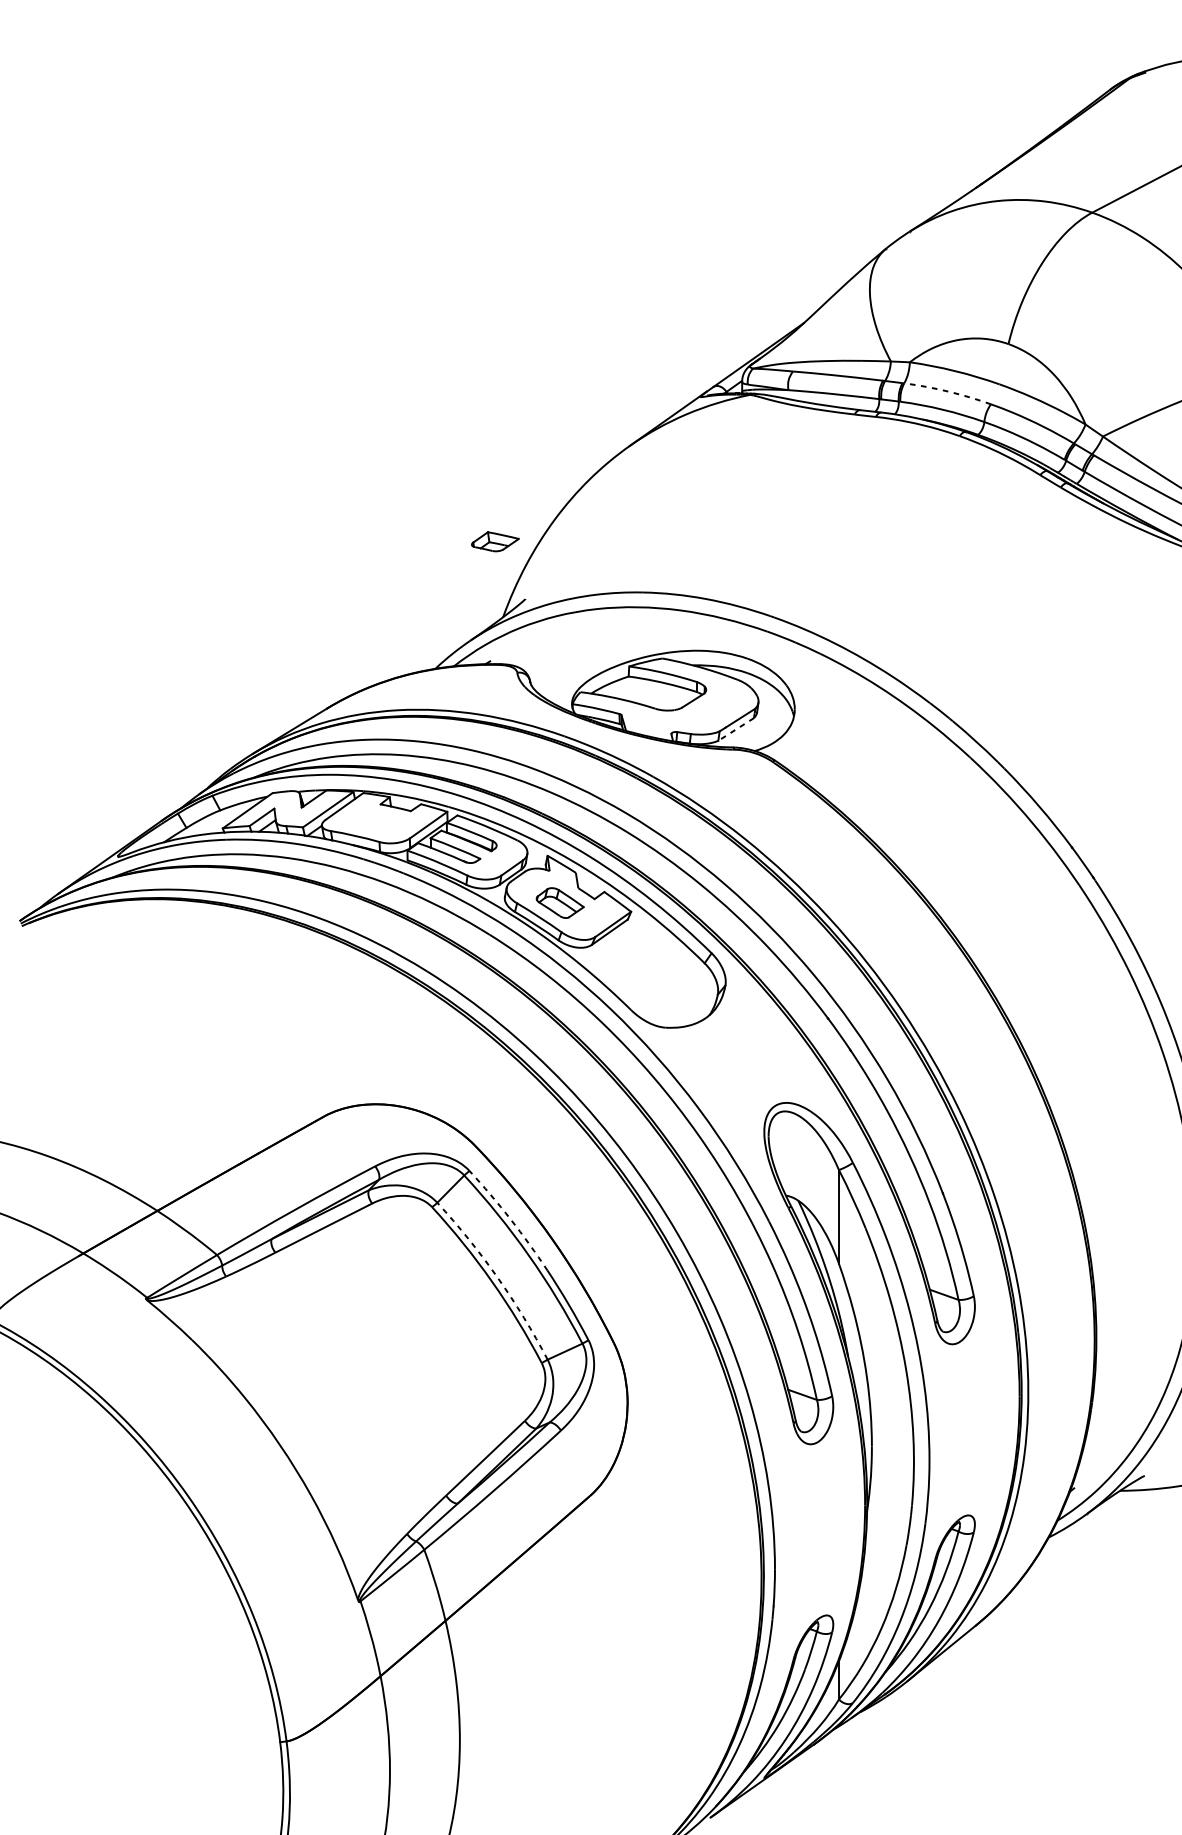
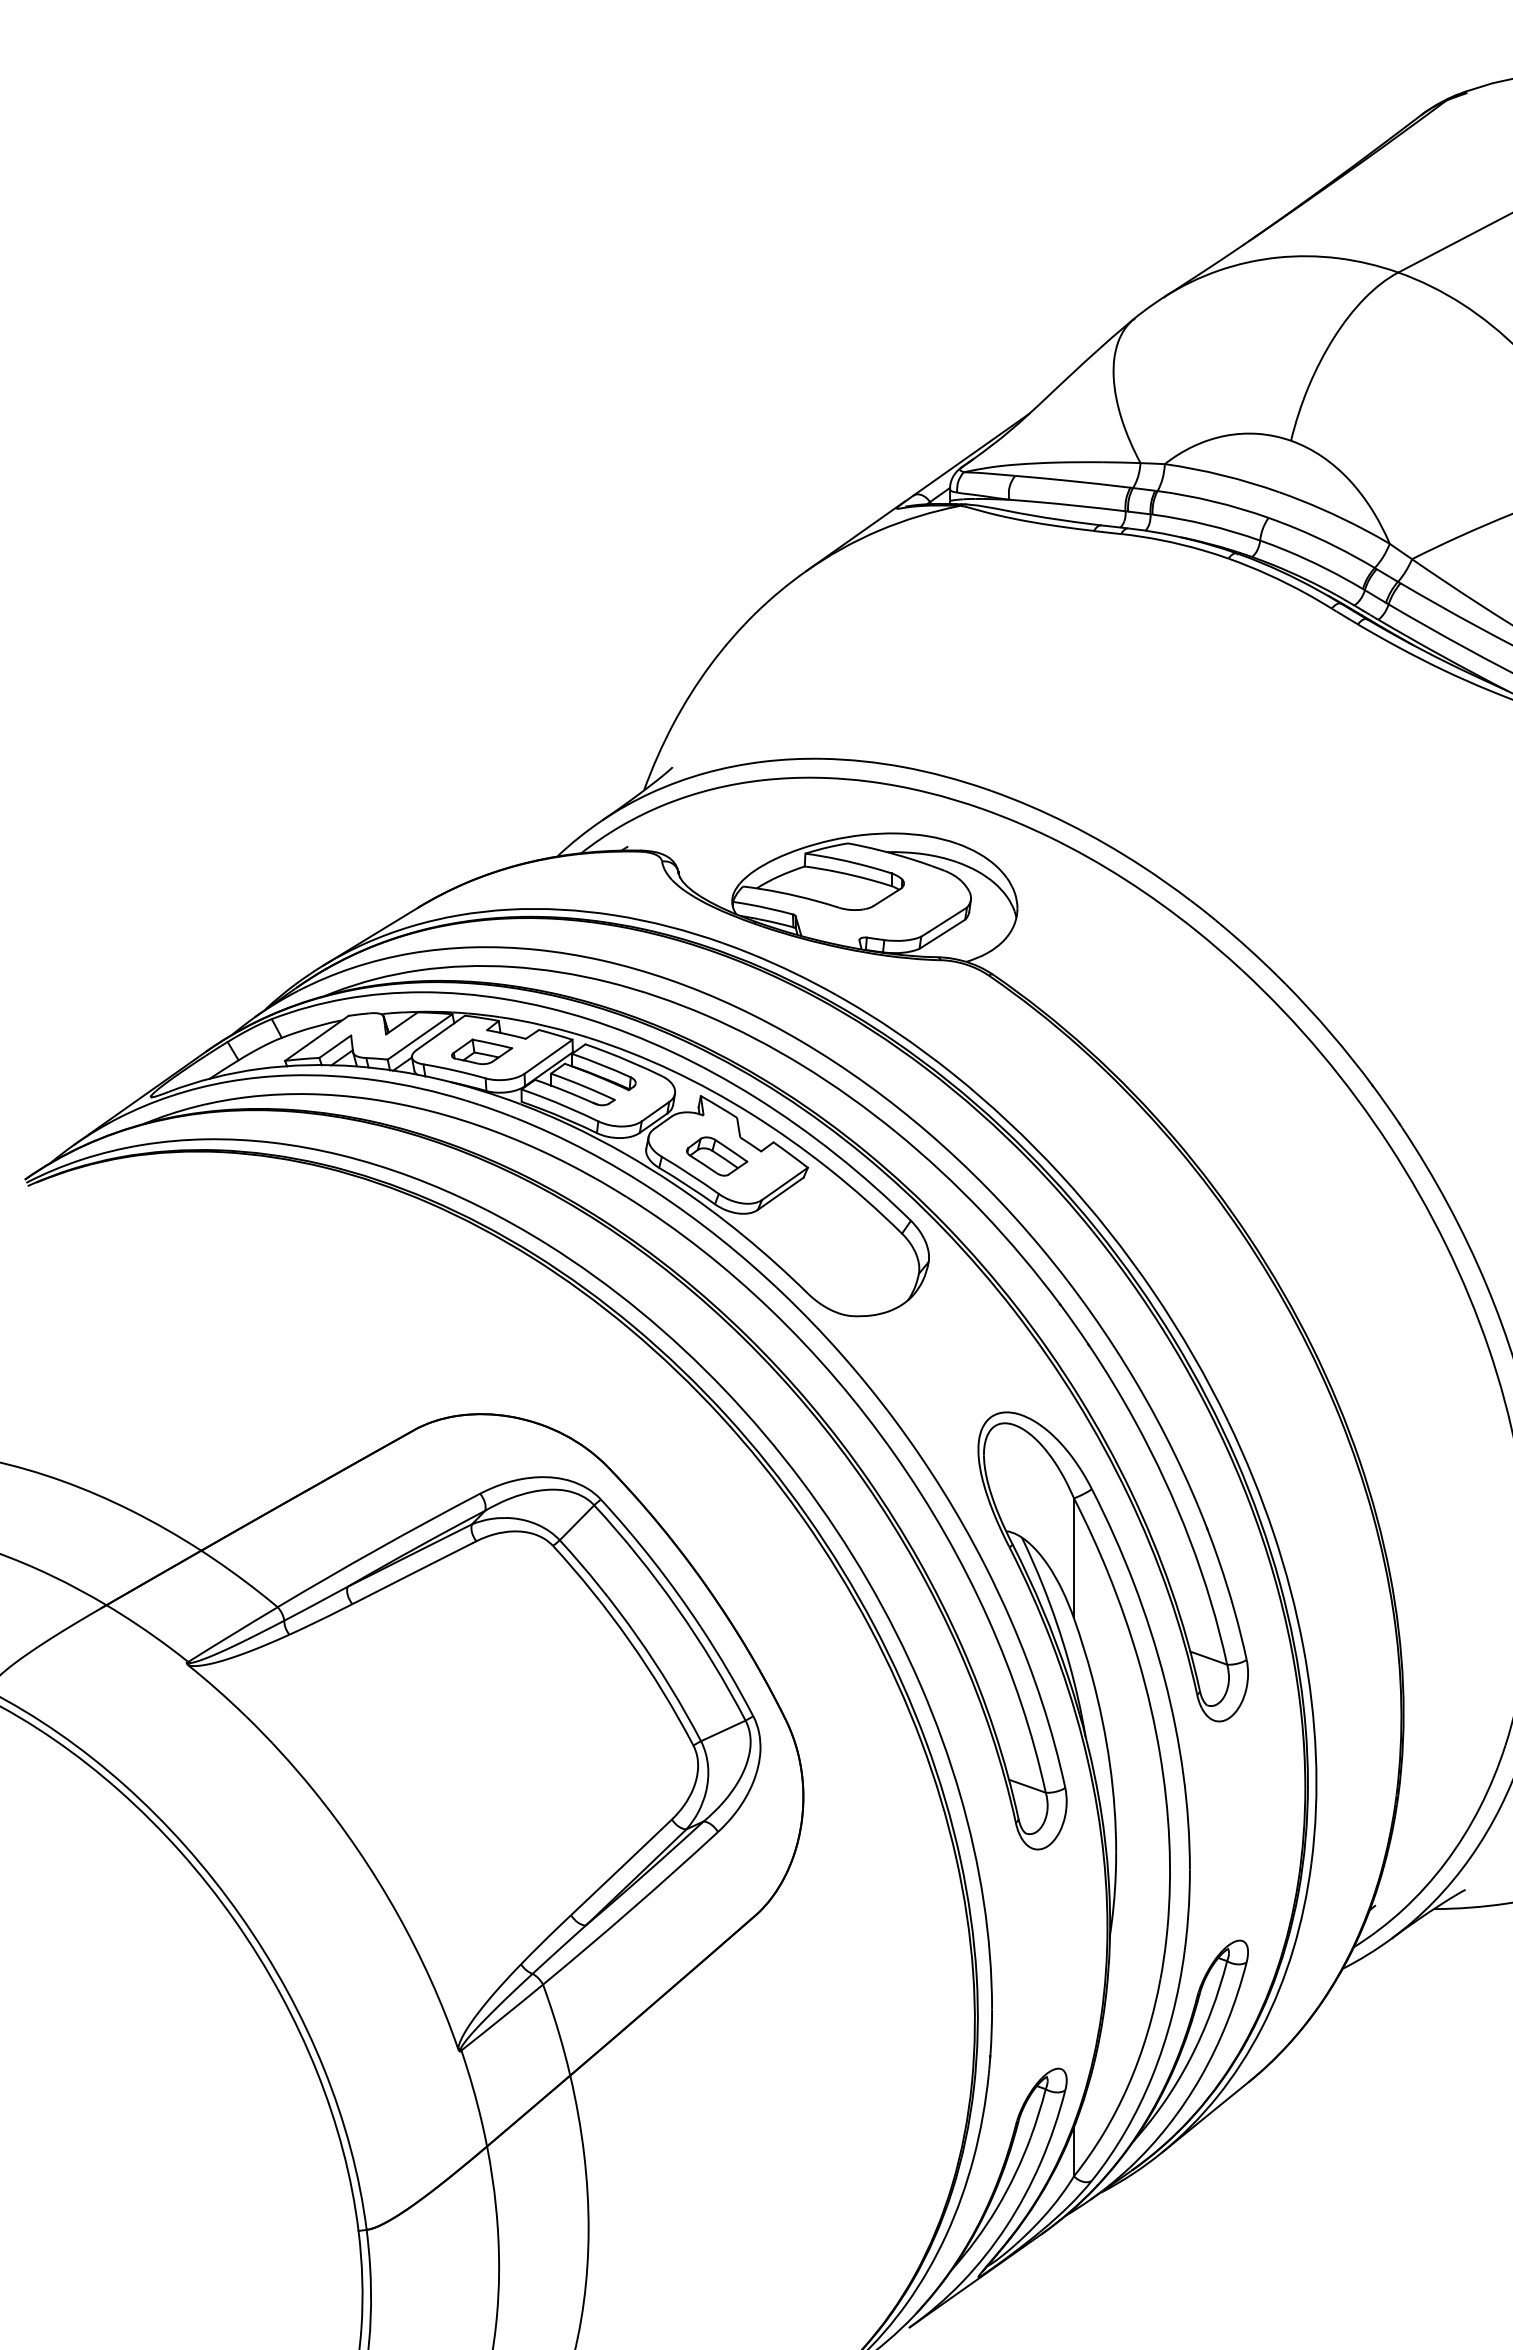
arc: (947, 391) -> (1213, 501), dashed -> solid
part: (495, 541) -> (482, 1051), moved
line: (735, 729) -> (941, 934), dashed -> solid
arc: (510, 1219) -> (653, 1561), dashed -> solid
arc: (497, 1277) -> (636, 1636), dashed -> solid

